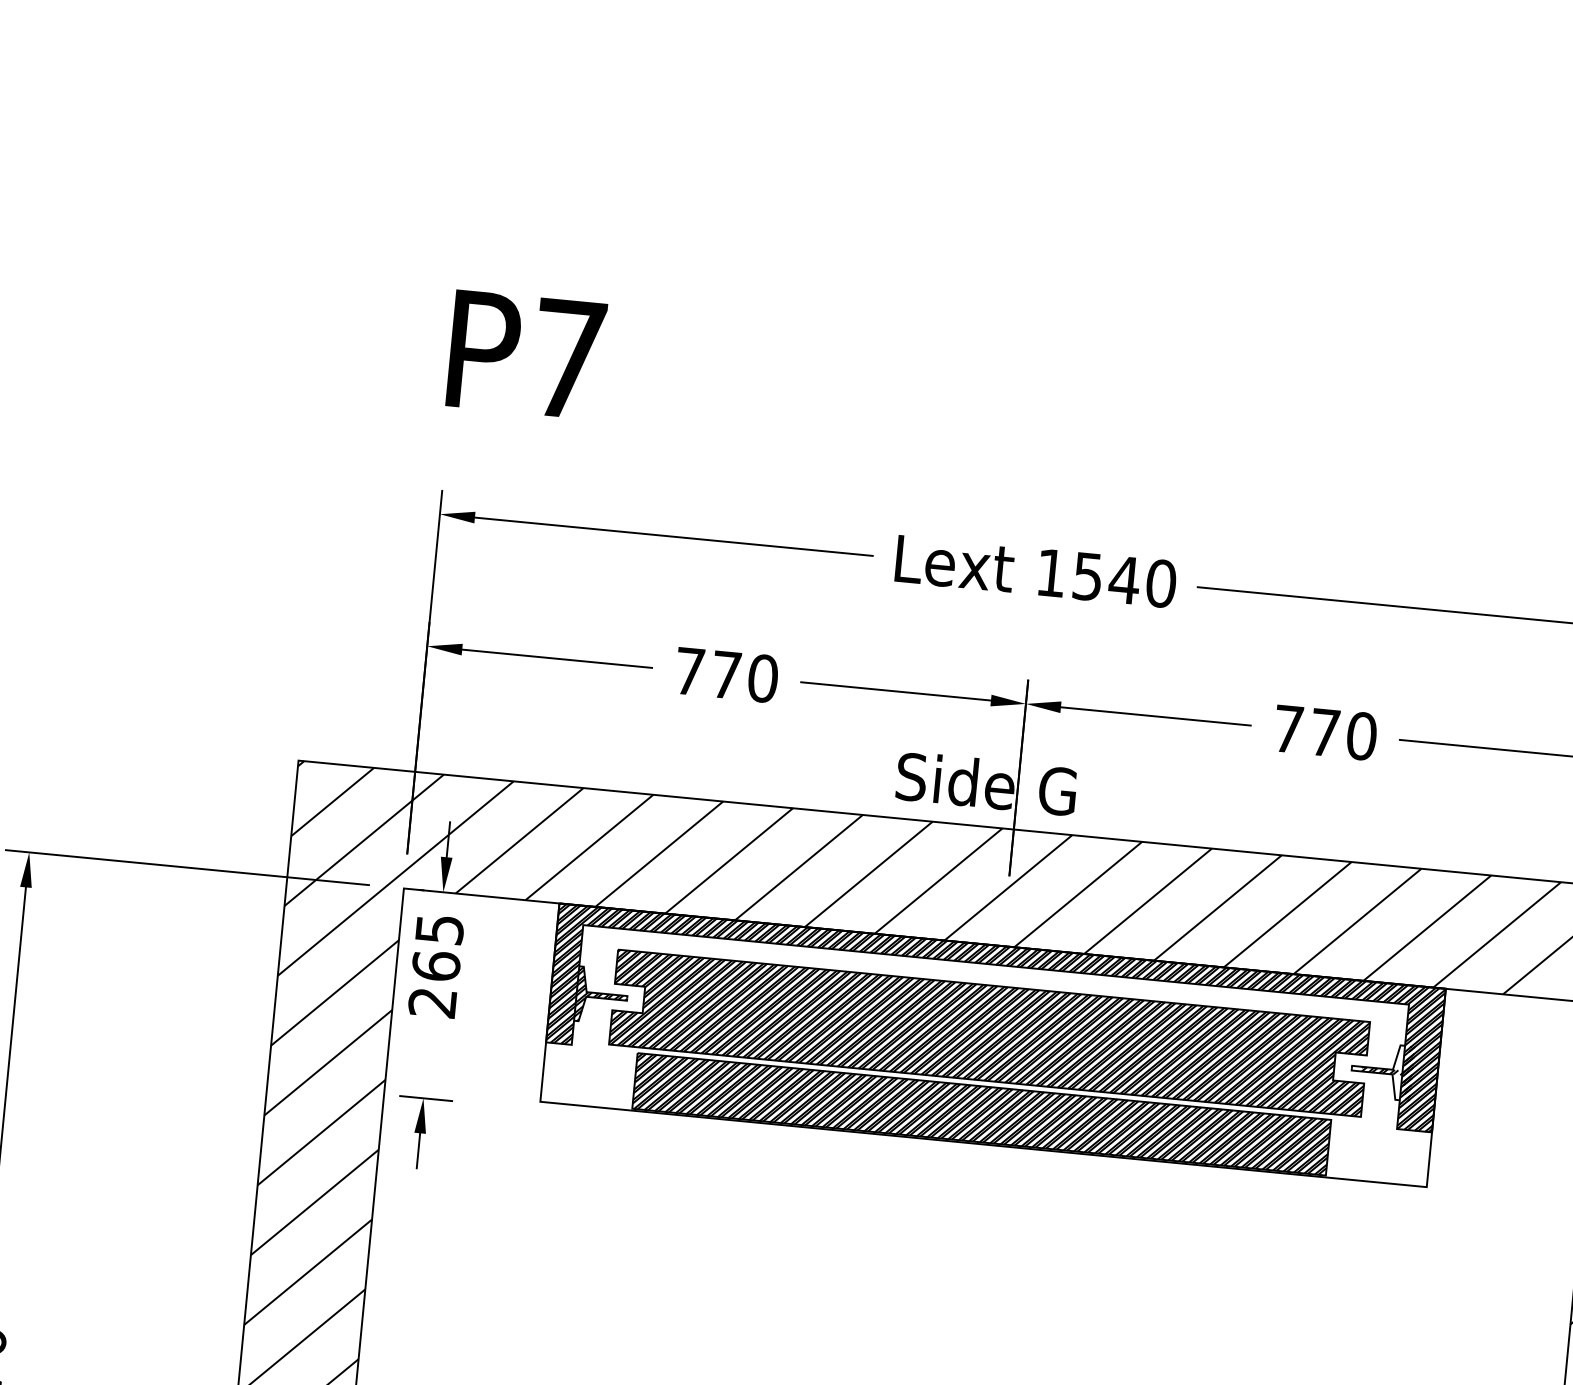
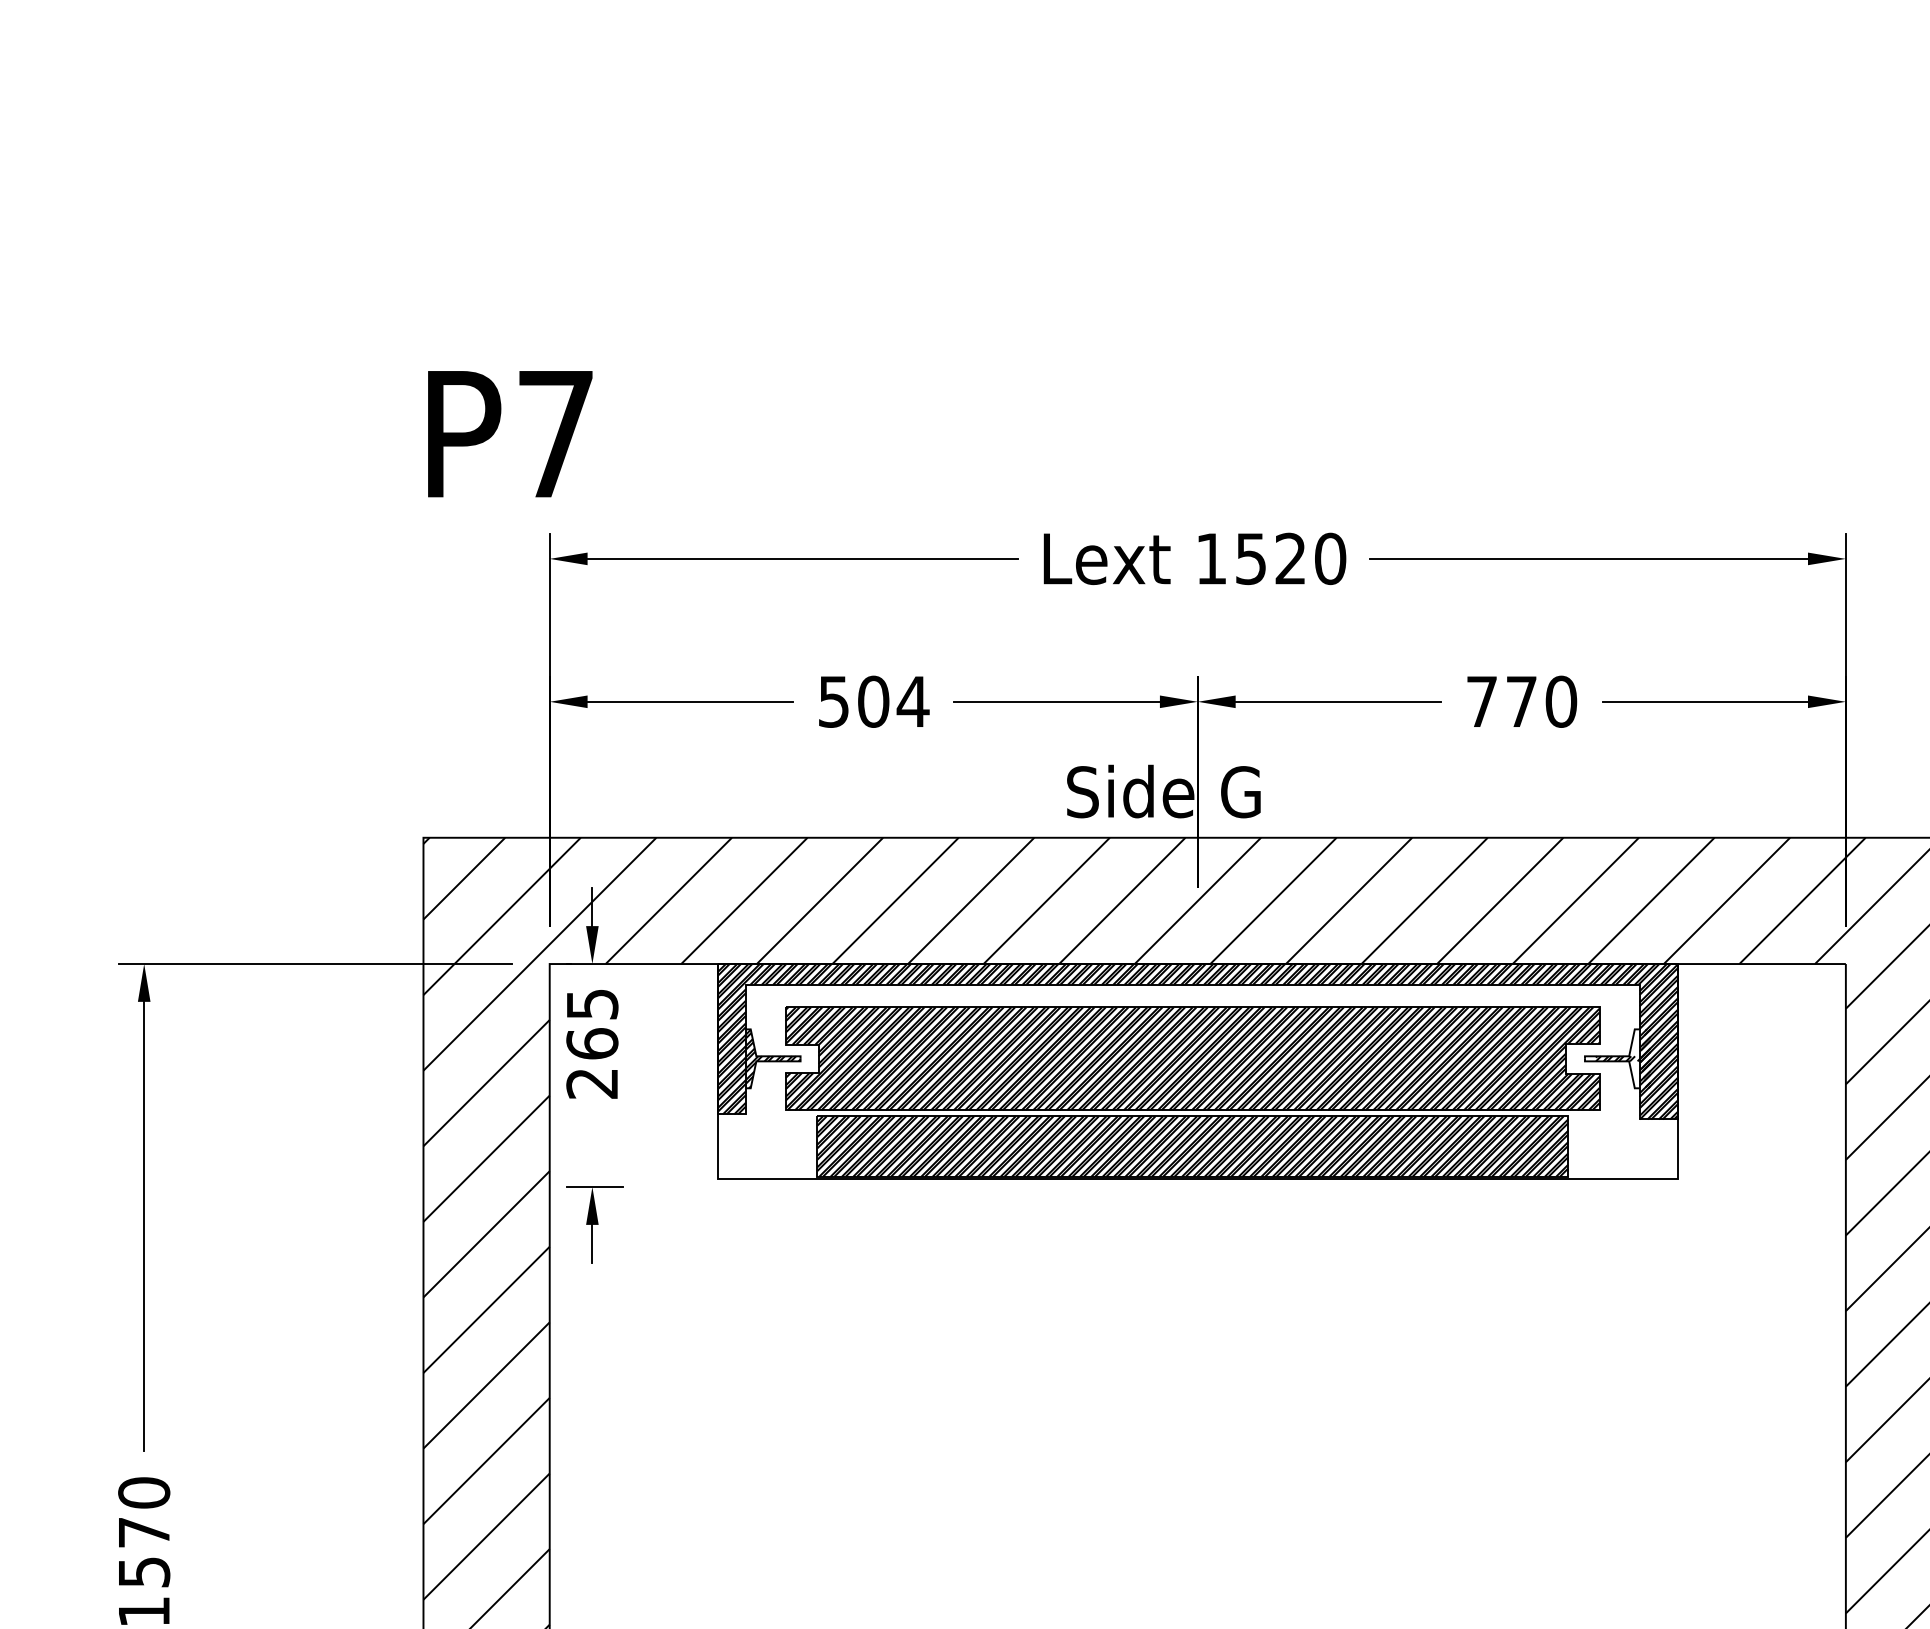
text: (526, 355) -> (510, 434), moved
text: (1124, 579) -> (1290, 558), 1540 -> 1520
text: (727, 674) -> (874, 701), 770 -> 504

